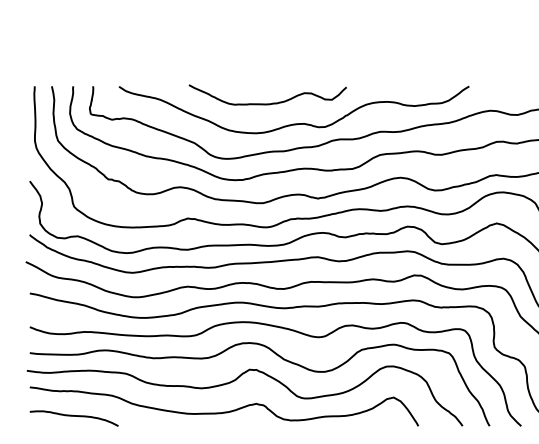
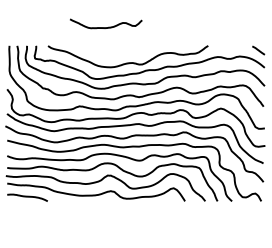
curve: (272, 100) -> (108, 26), moved

